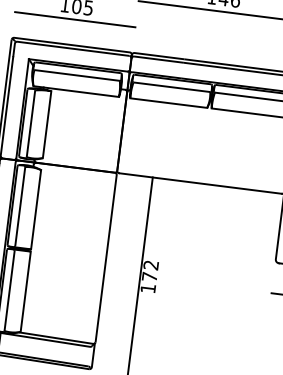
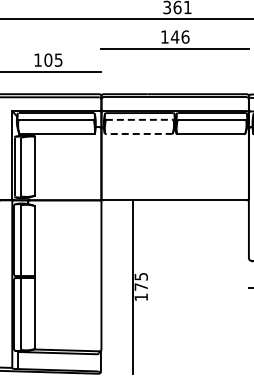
line: (171, 86) -> (139, 119), solid -> dashed
line: (168, 102) -> (138, 133), solid -> dashed
text: (151, 265) -> (141, 276), 172 -> 175

